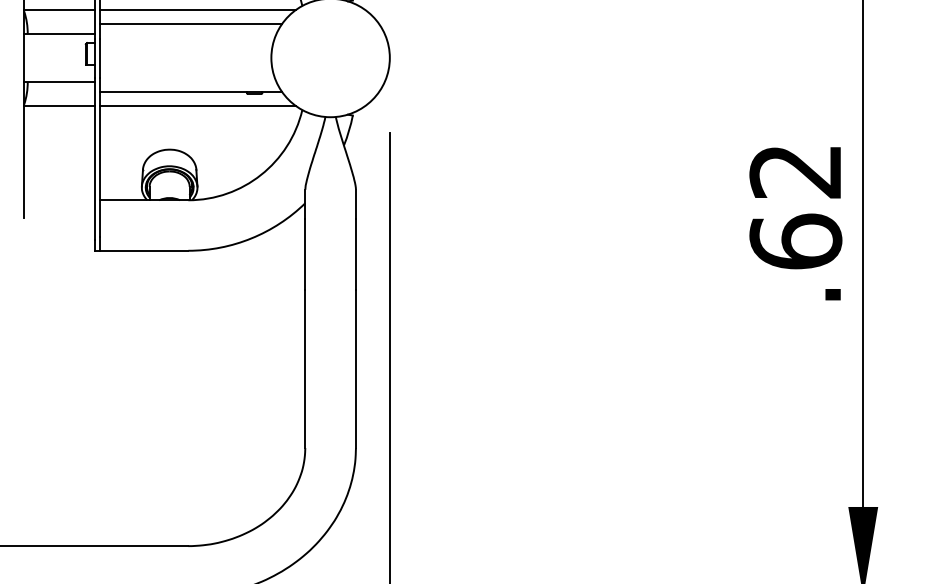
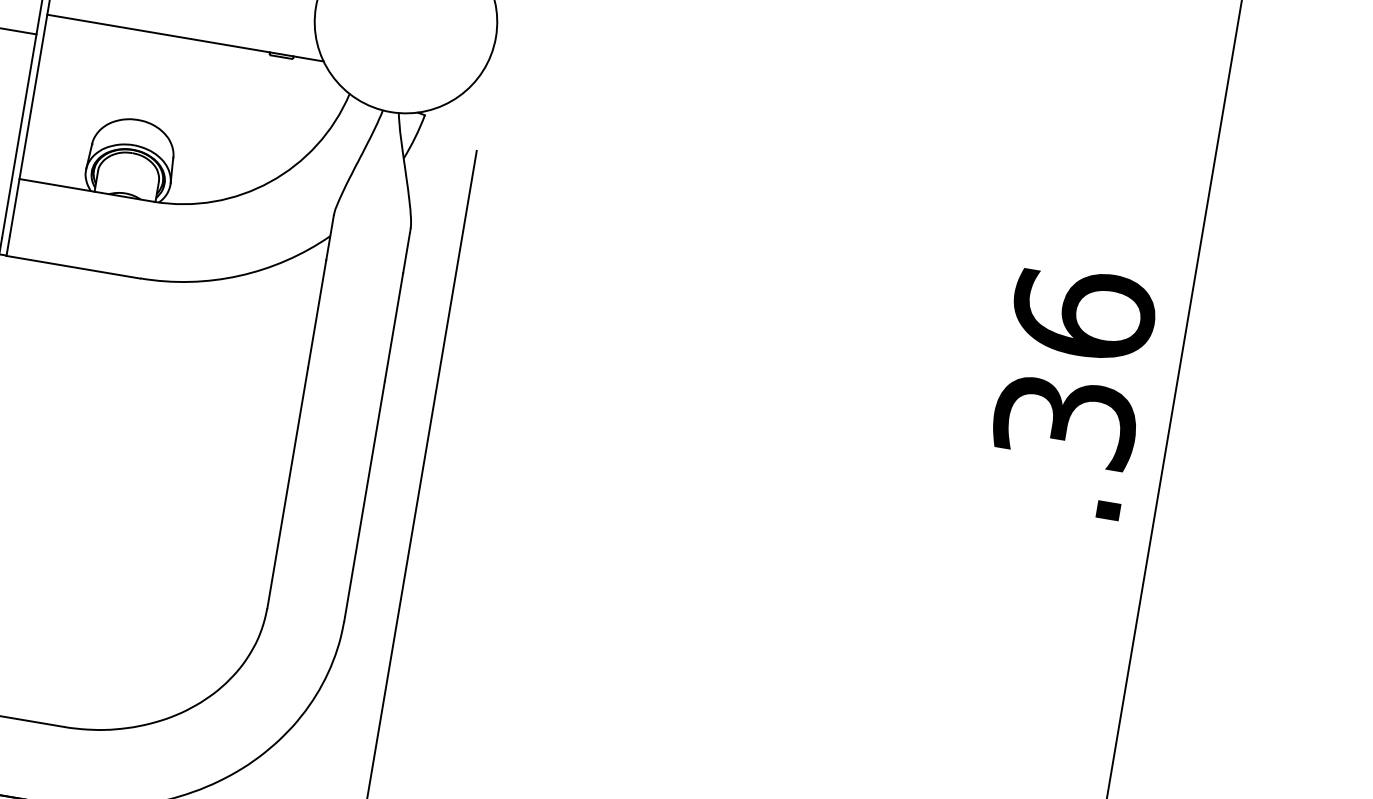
line: (197, 105) -> (191, 60), removed
text: (795, 206) -> (1074, 367), .62 -> .36

